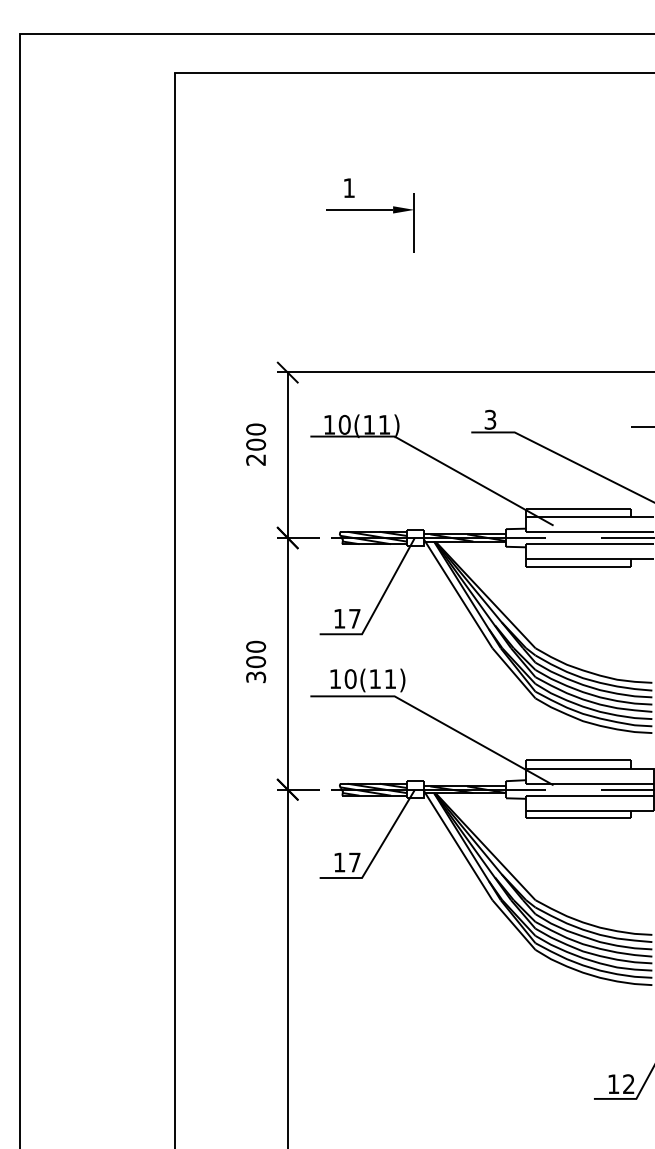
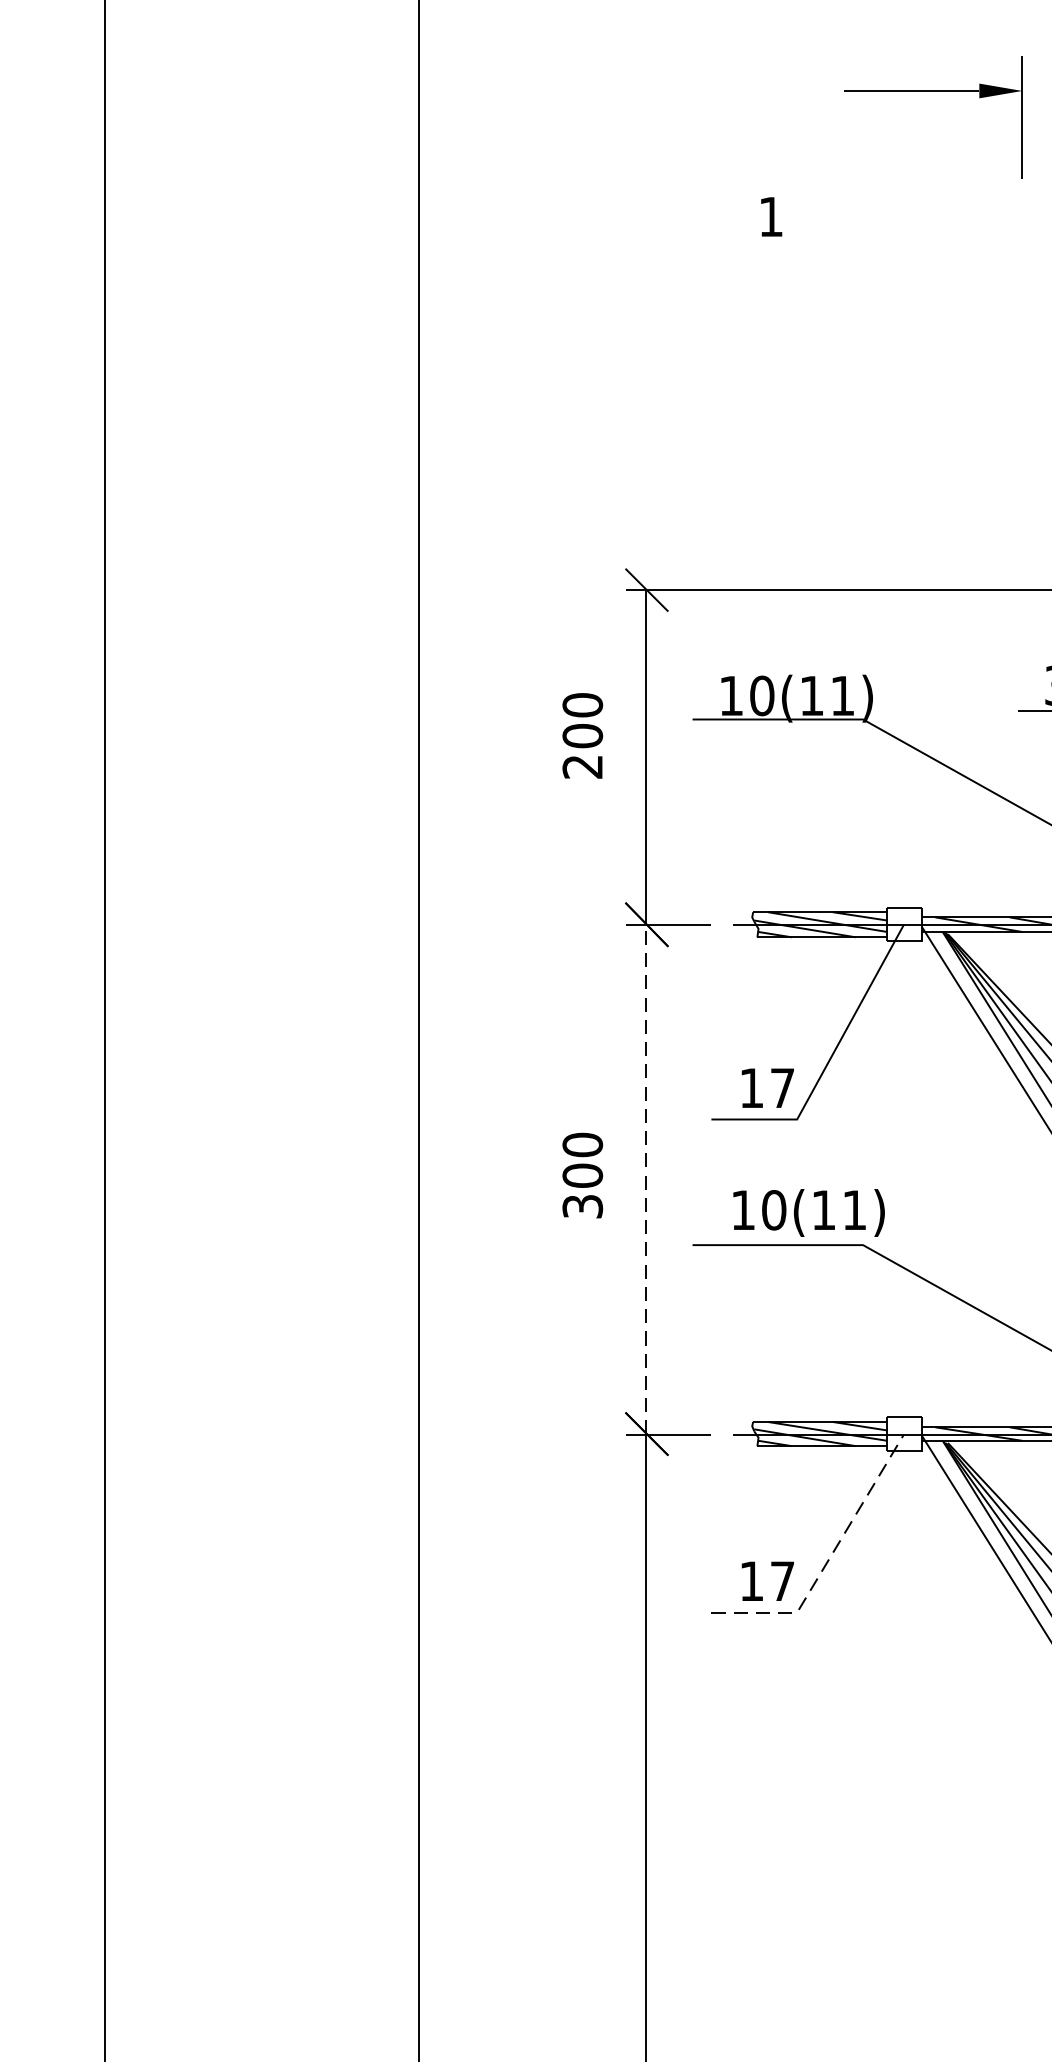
part: (370, 210) -> (933, 92), moved
line: (287, 663) -> (646, 1178), solid -> dashed
line: (377, 852) -> (828, 1561), solid -> dashed

